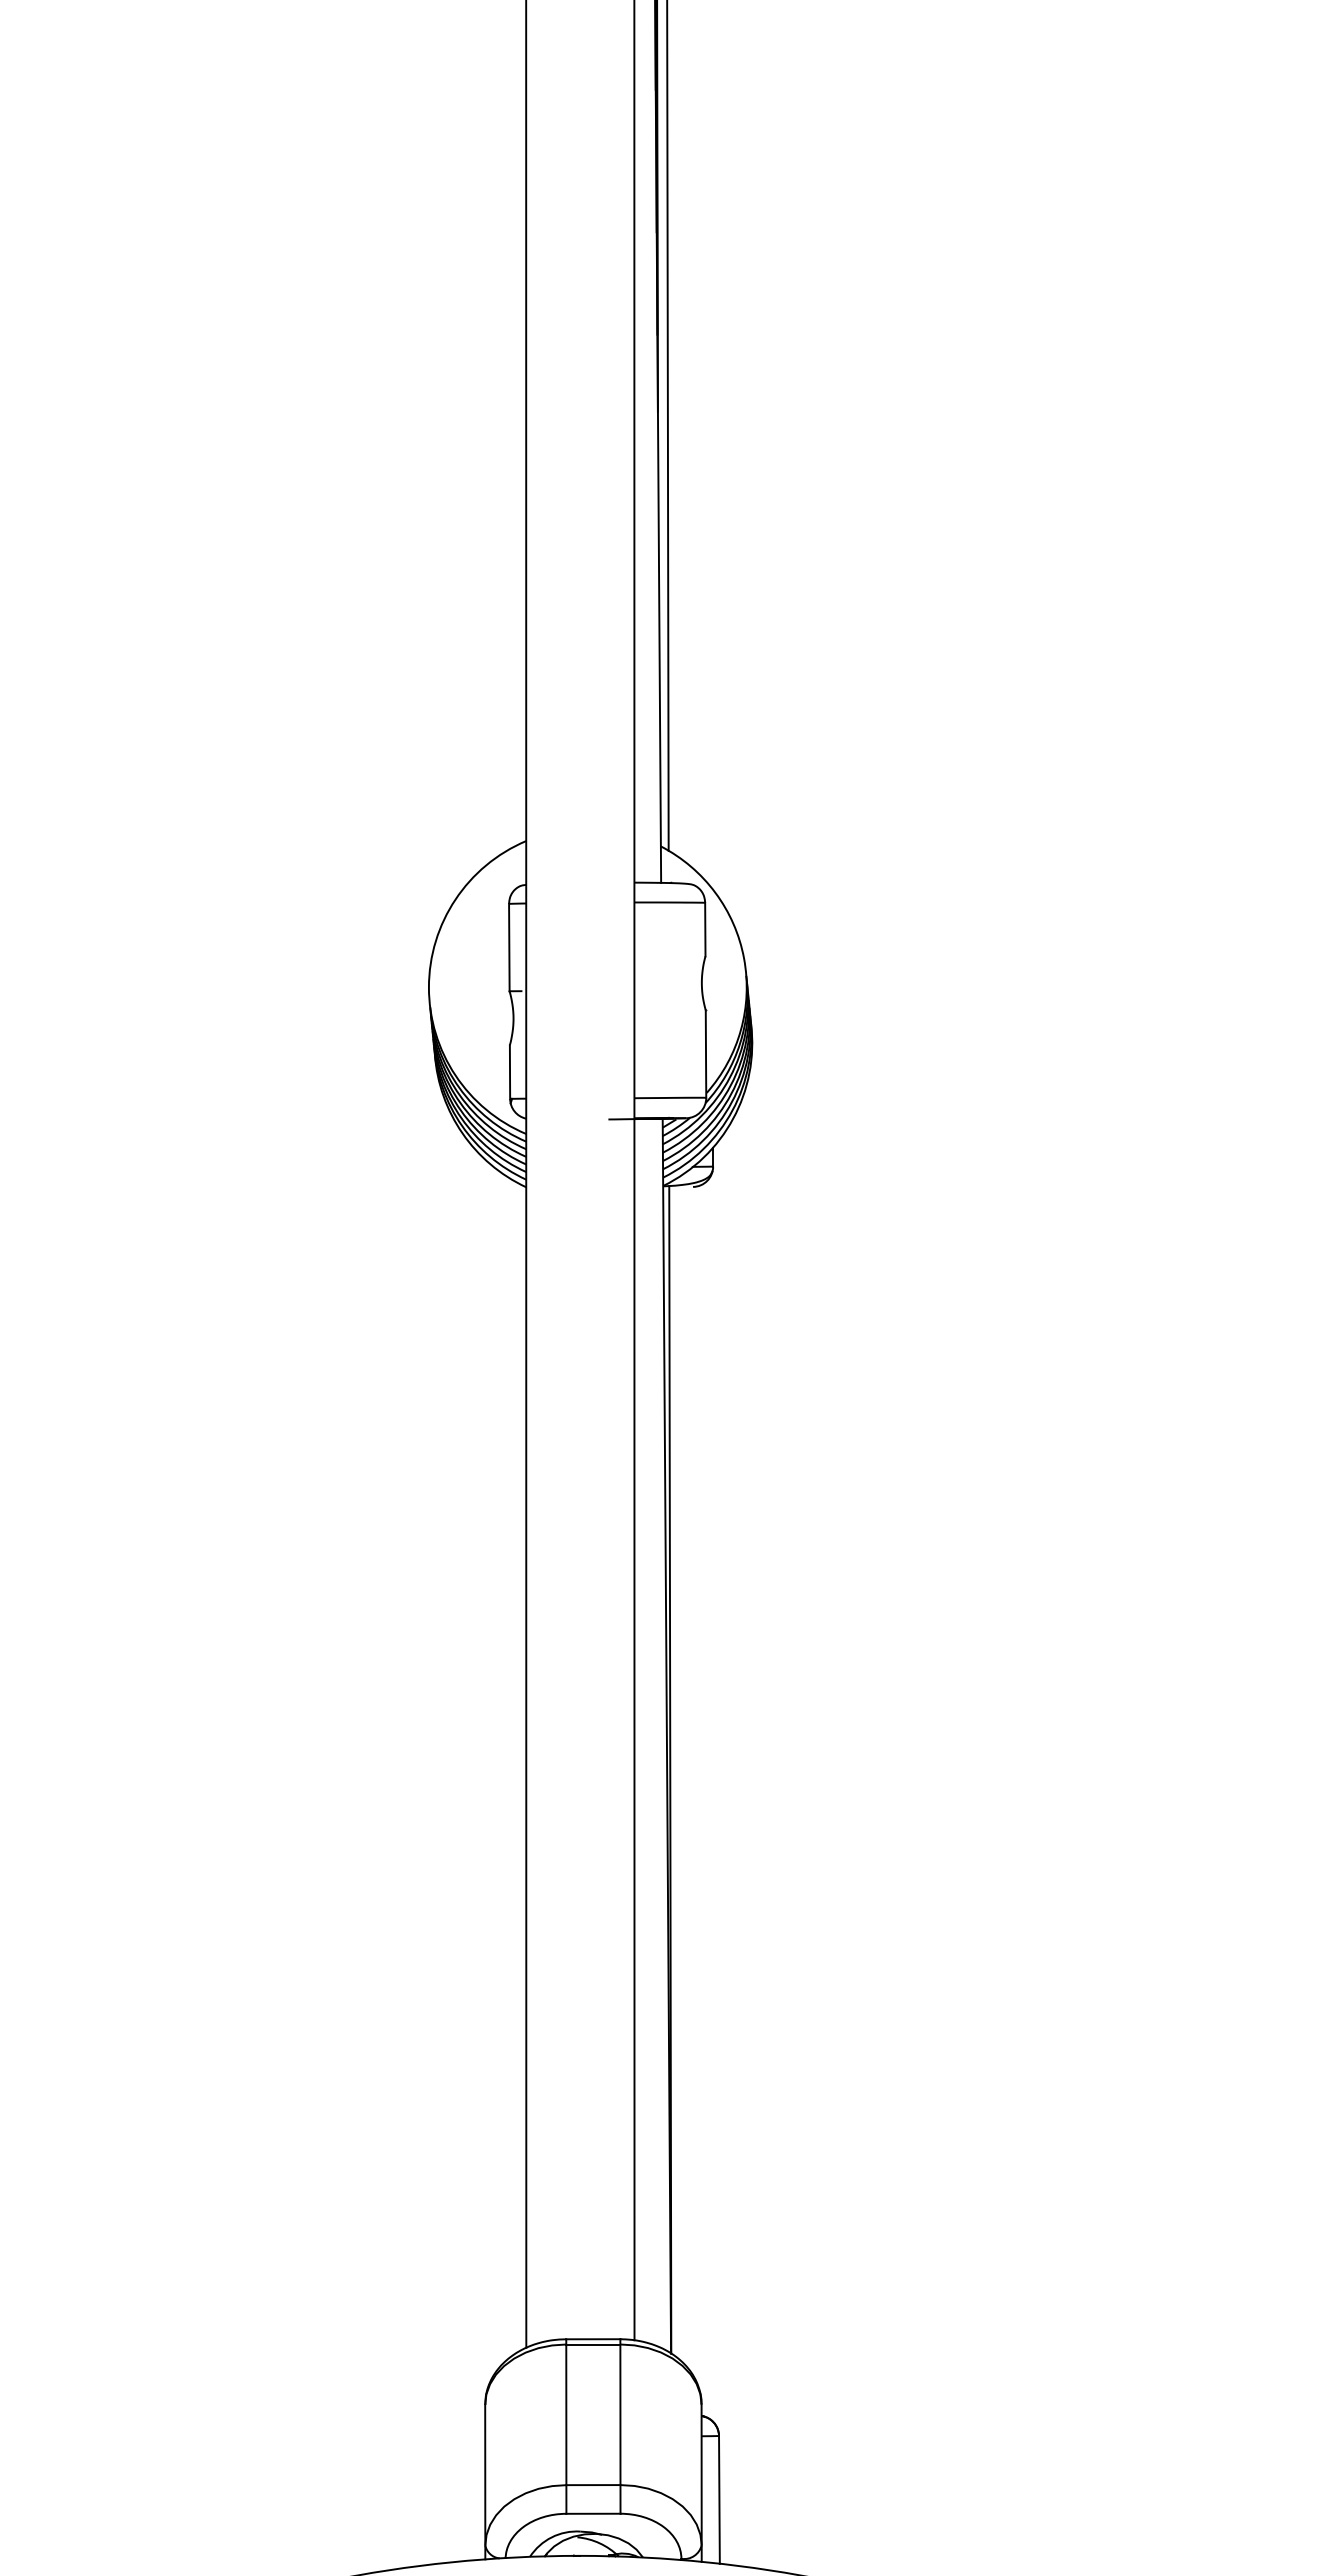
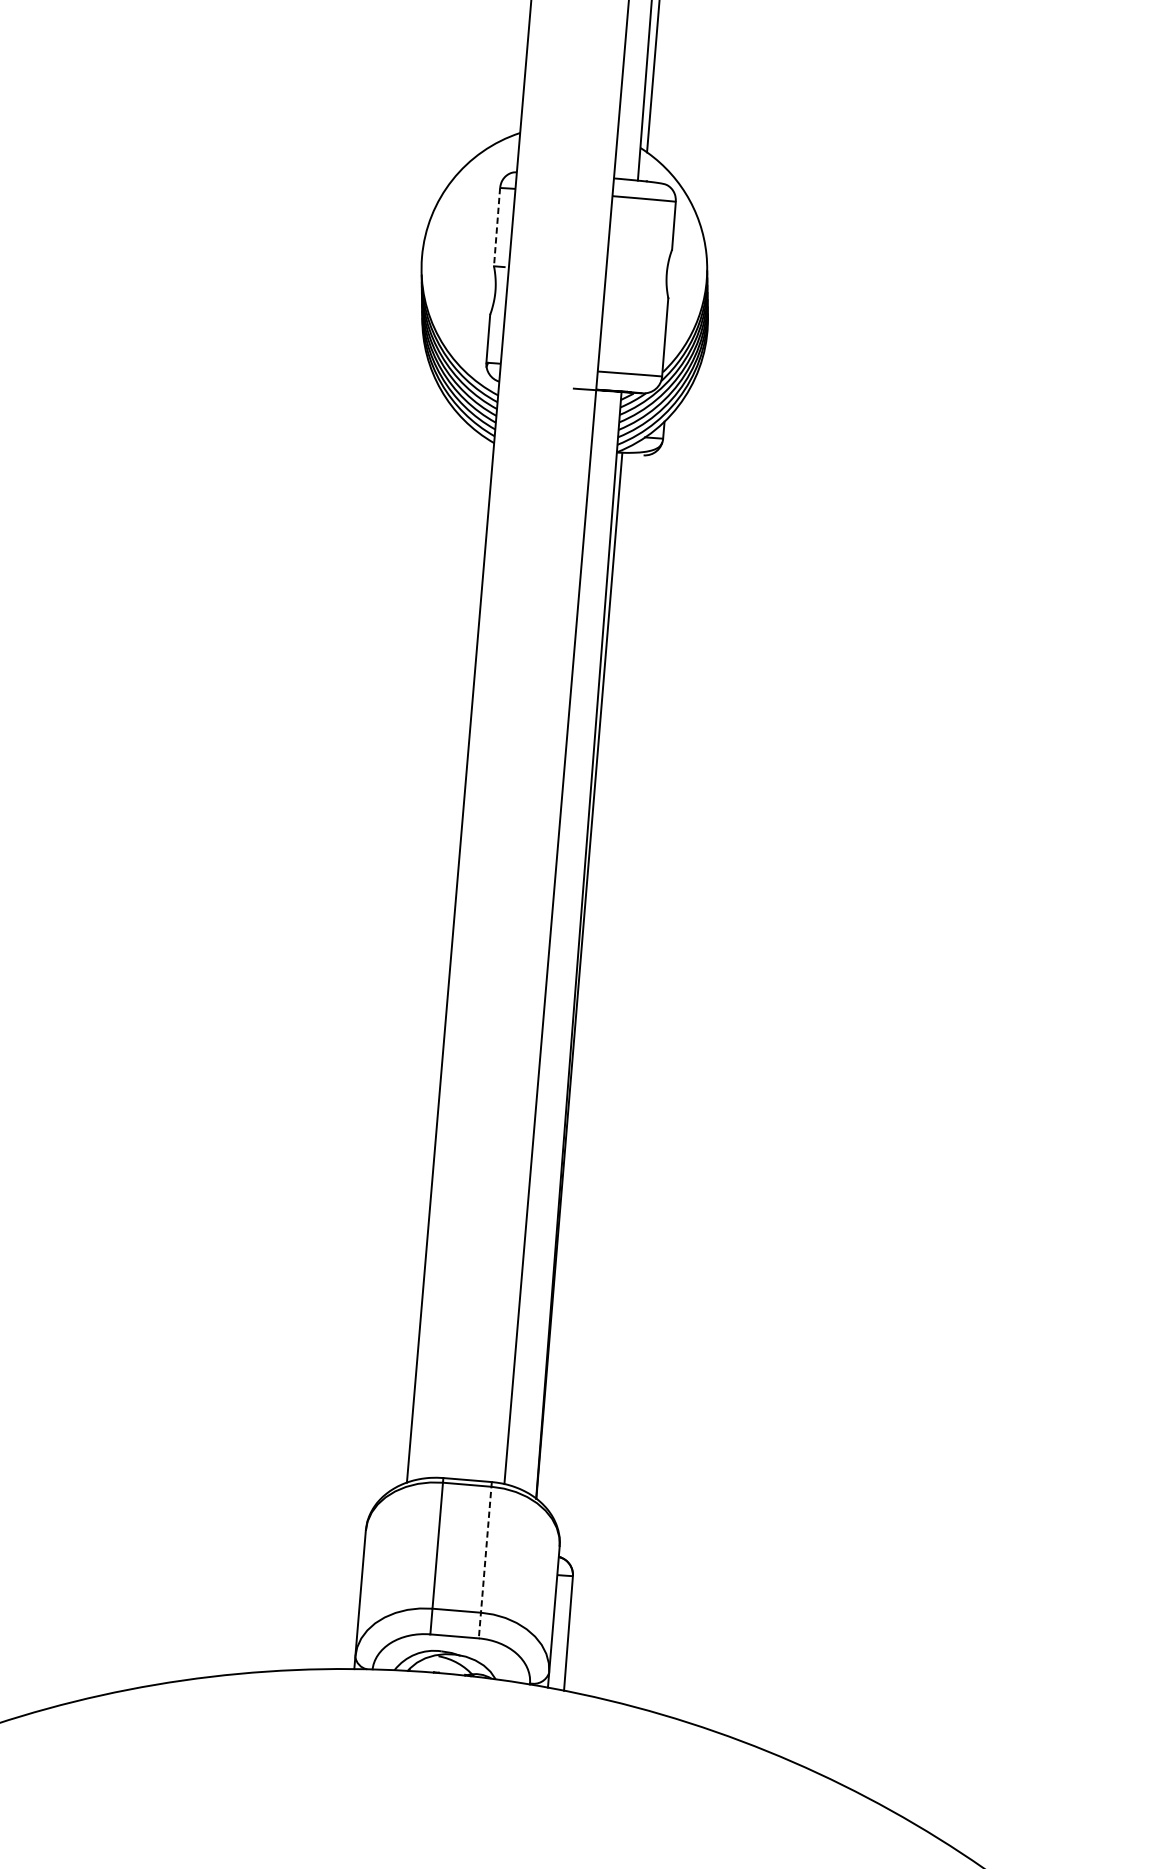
line: (509, 947) -> (497, 227), solid -> dashed
line: (620, 2426) -> (485, 1560), solid -> dashed

